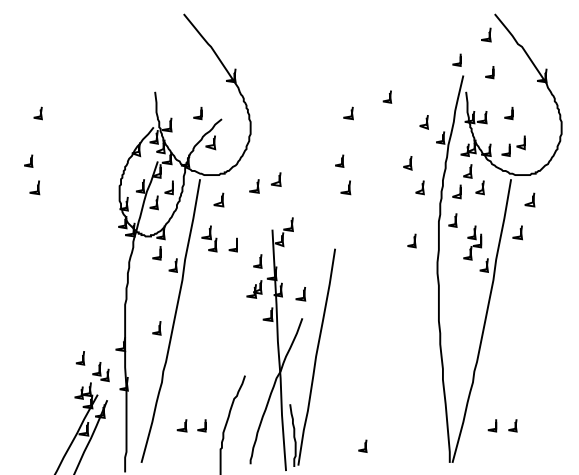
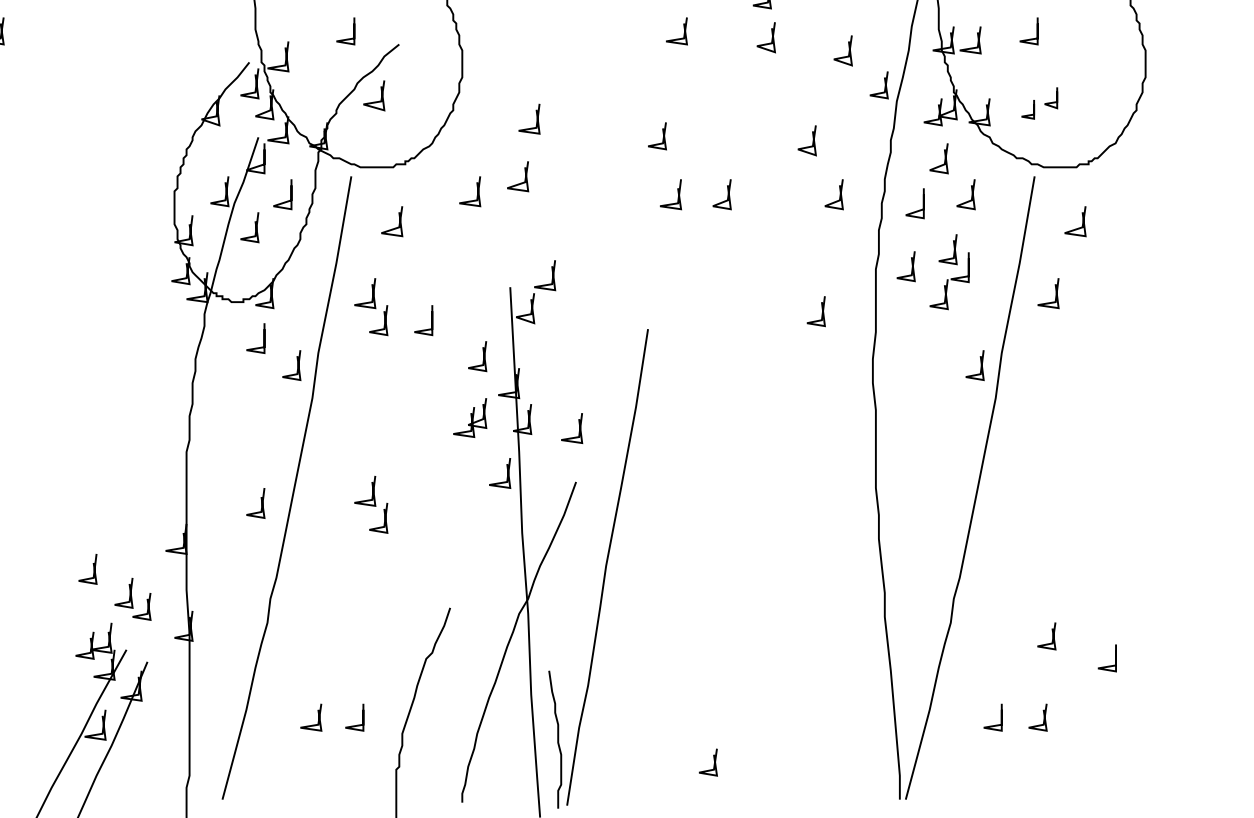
line: (388, 118) -> (765, 42), added
part: (513, 145) -> (1039, 102), size x0.7
line: (283, 154) -> (534, 122), added
line: (370, 188) -> (725, 196), added
part: (472, 242) -> (949, 271), moved
part: (209, 328) -> (371, 504), added
line: (518, 388) -> (1050, 636), added
line: (547, 398) -> (1114, 658), added

